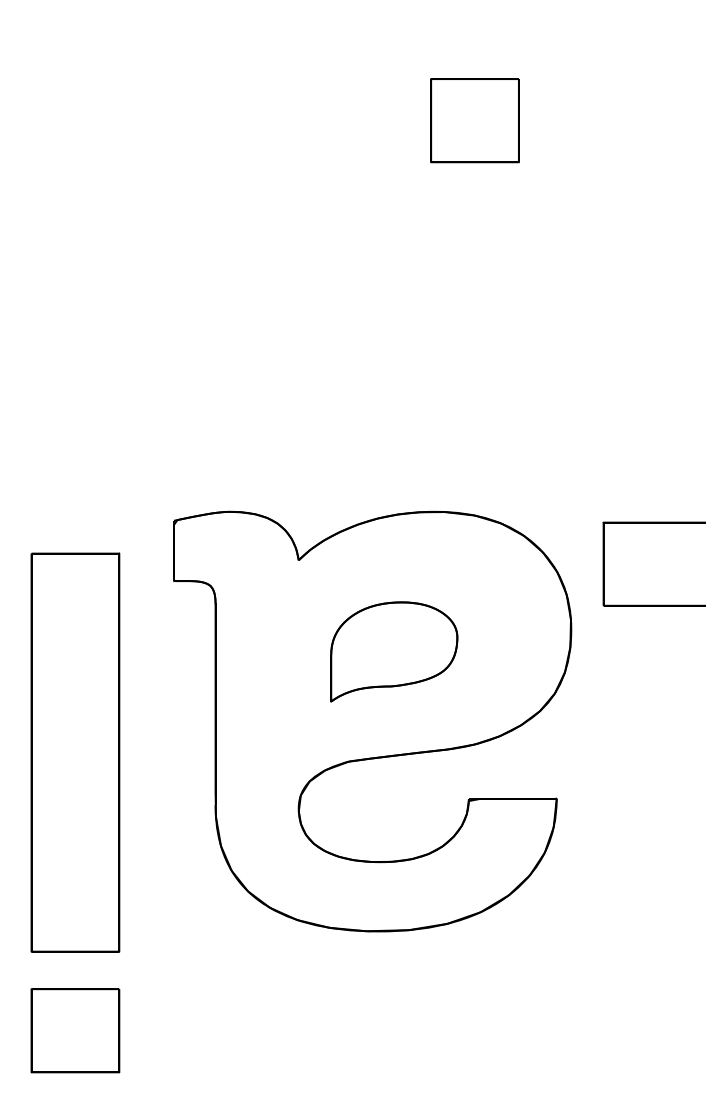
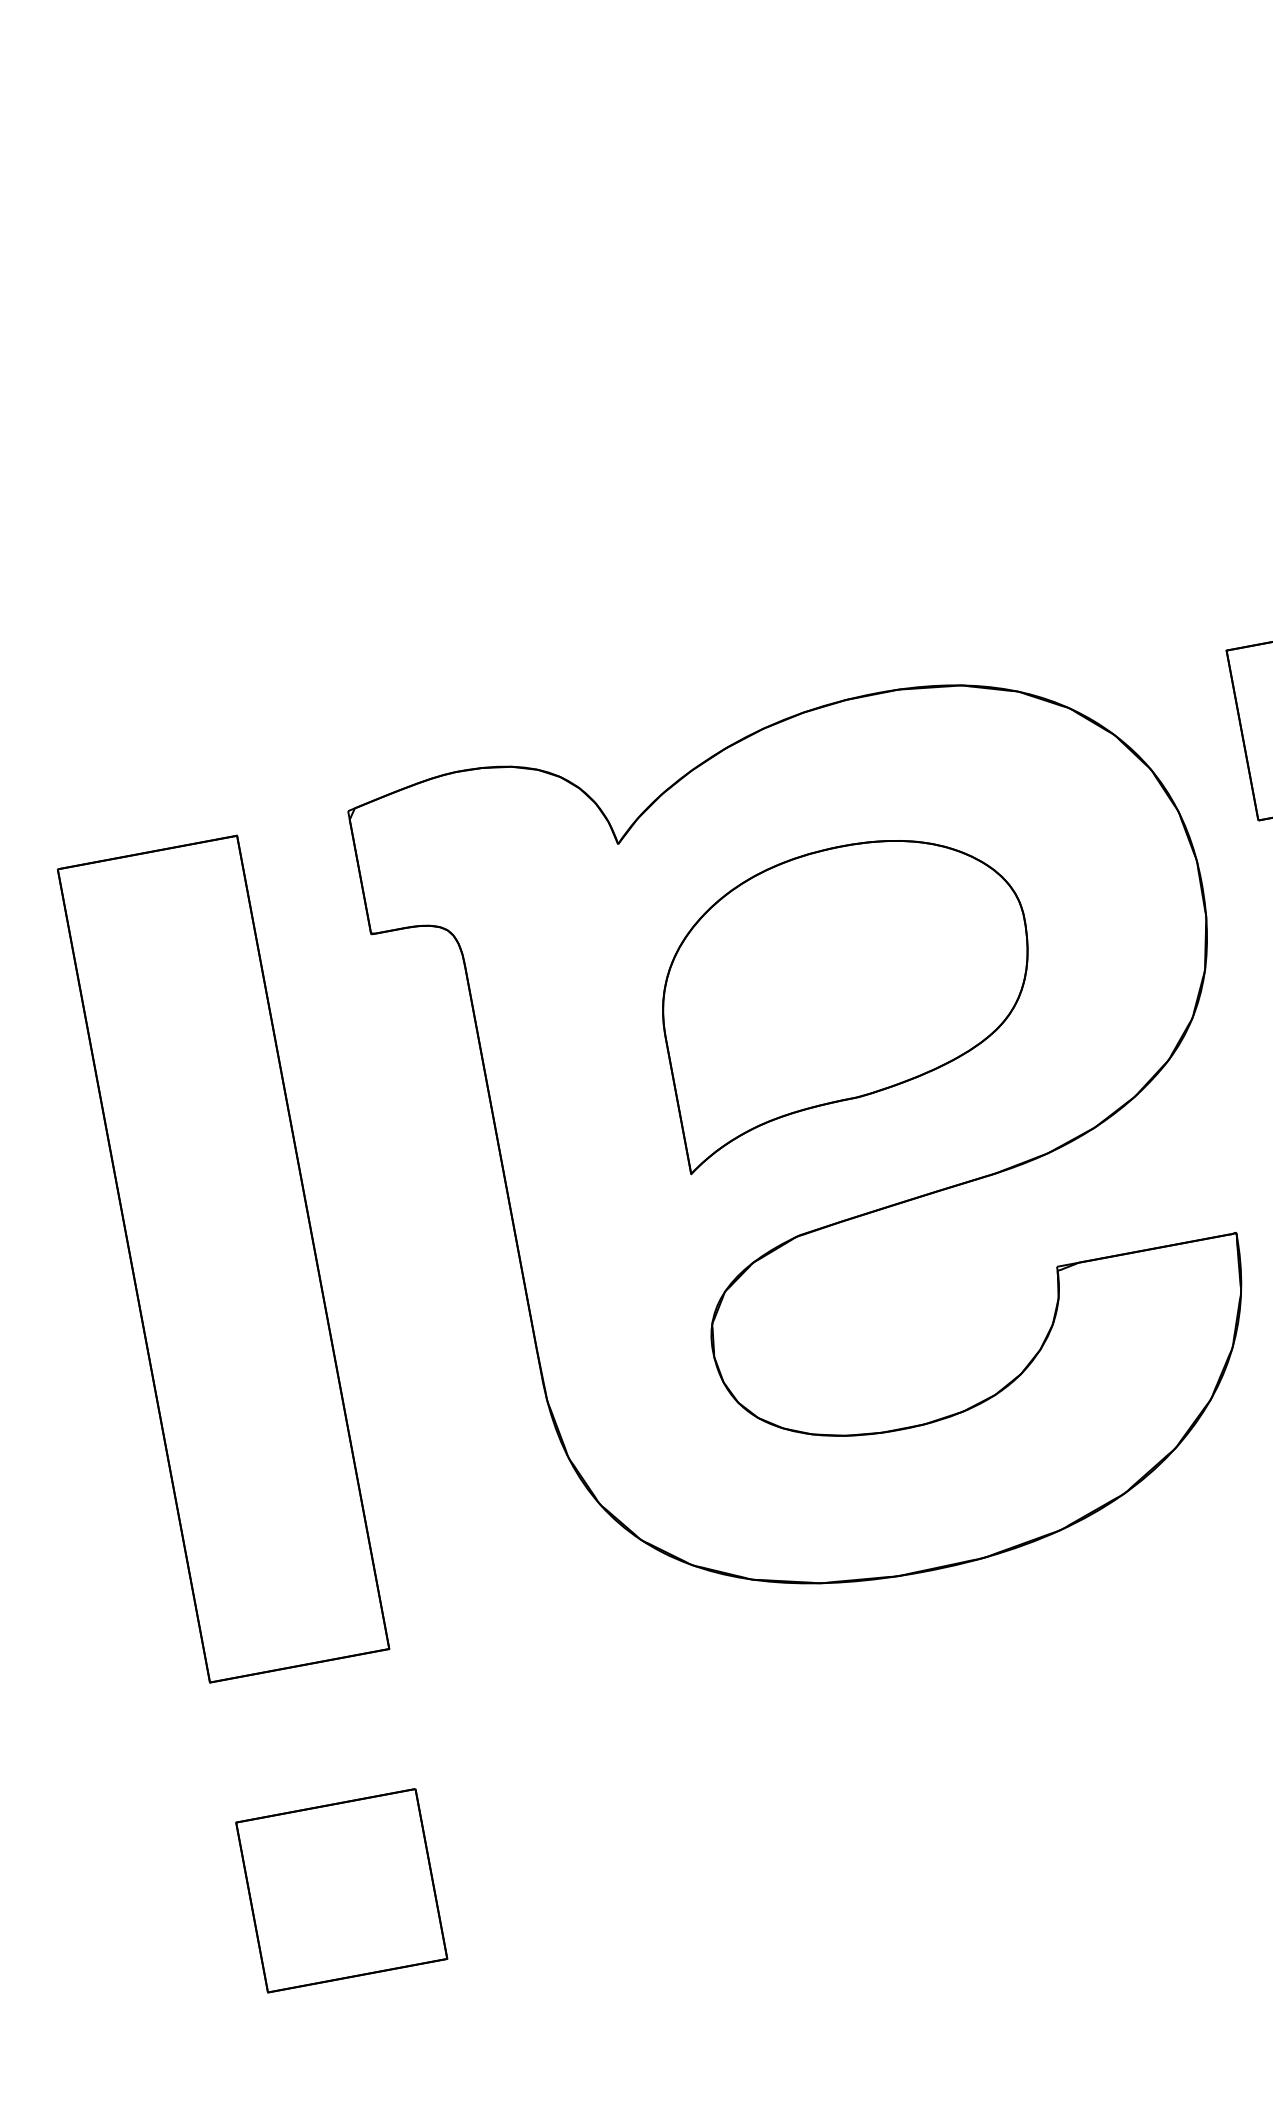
part: (394, 651) -> (848, 993), size x1.43
part: (75, 752) -> (223, 1258), moved

